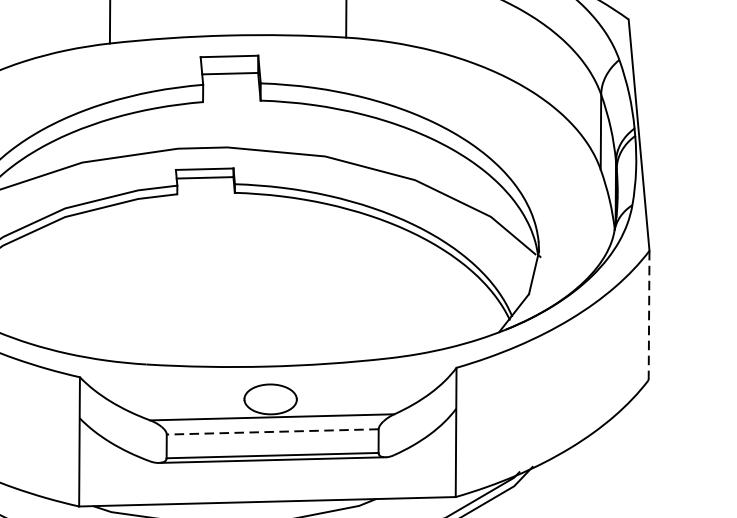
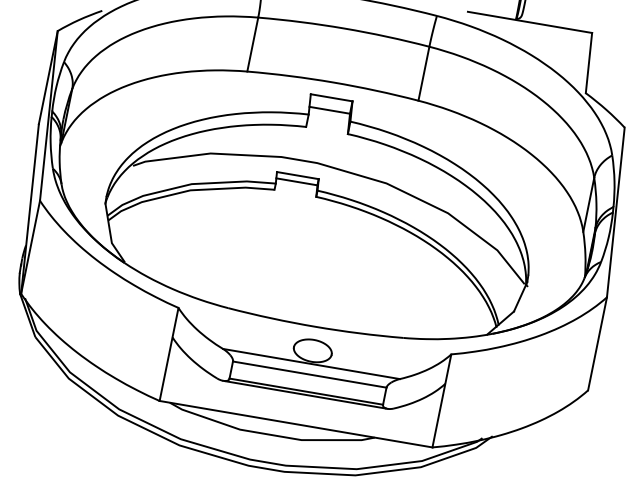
line: (649, 316) -> (597, 344), dashed -> solid
line: (272, 431) -> (309, 374), dashed -> solid

